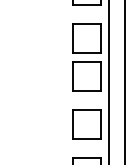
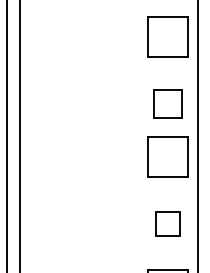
part: (86, 37) -> (167, 103), size x0.7
part: (86, 124) -> (167, 223), size x0.6

